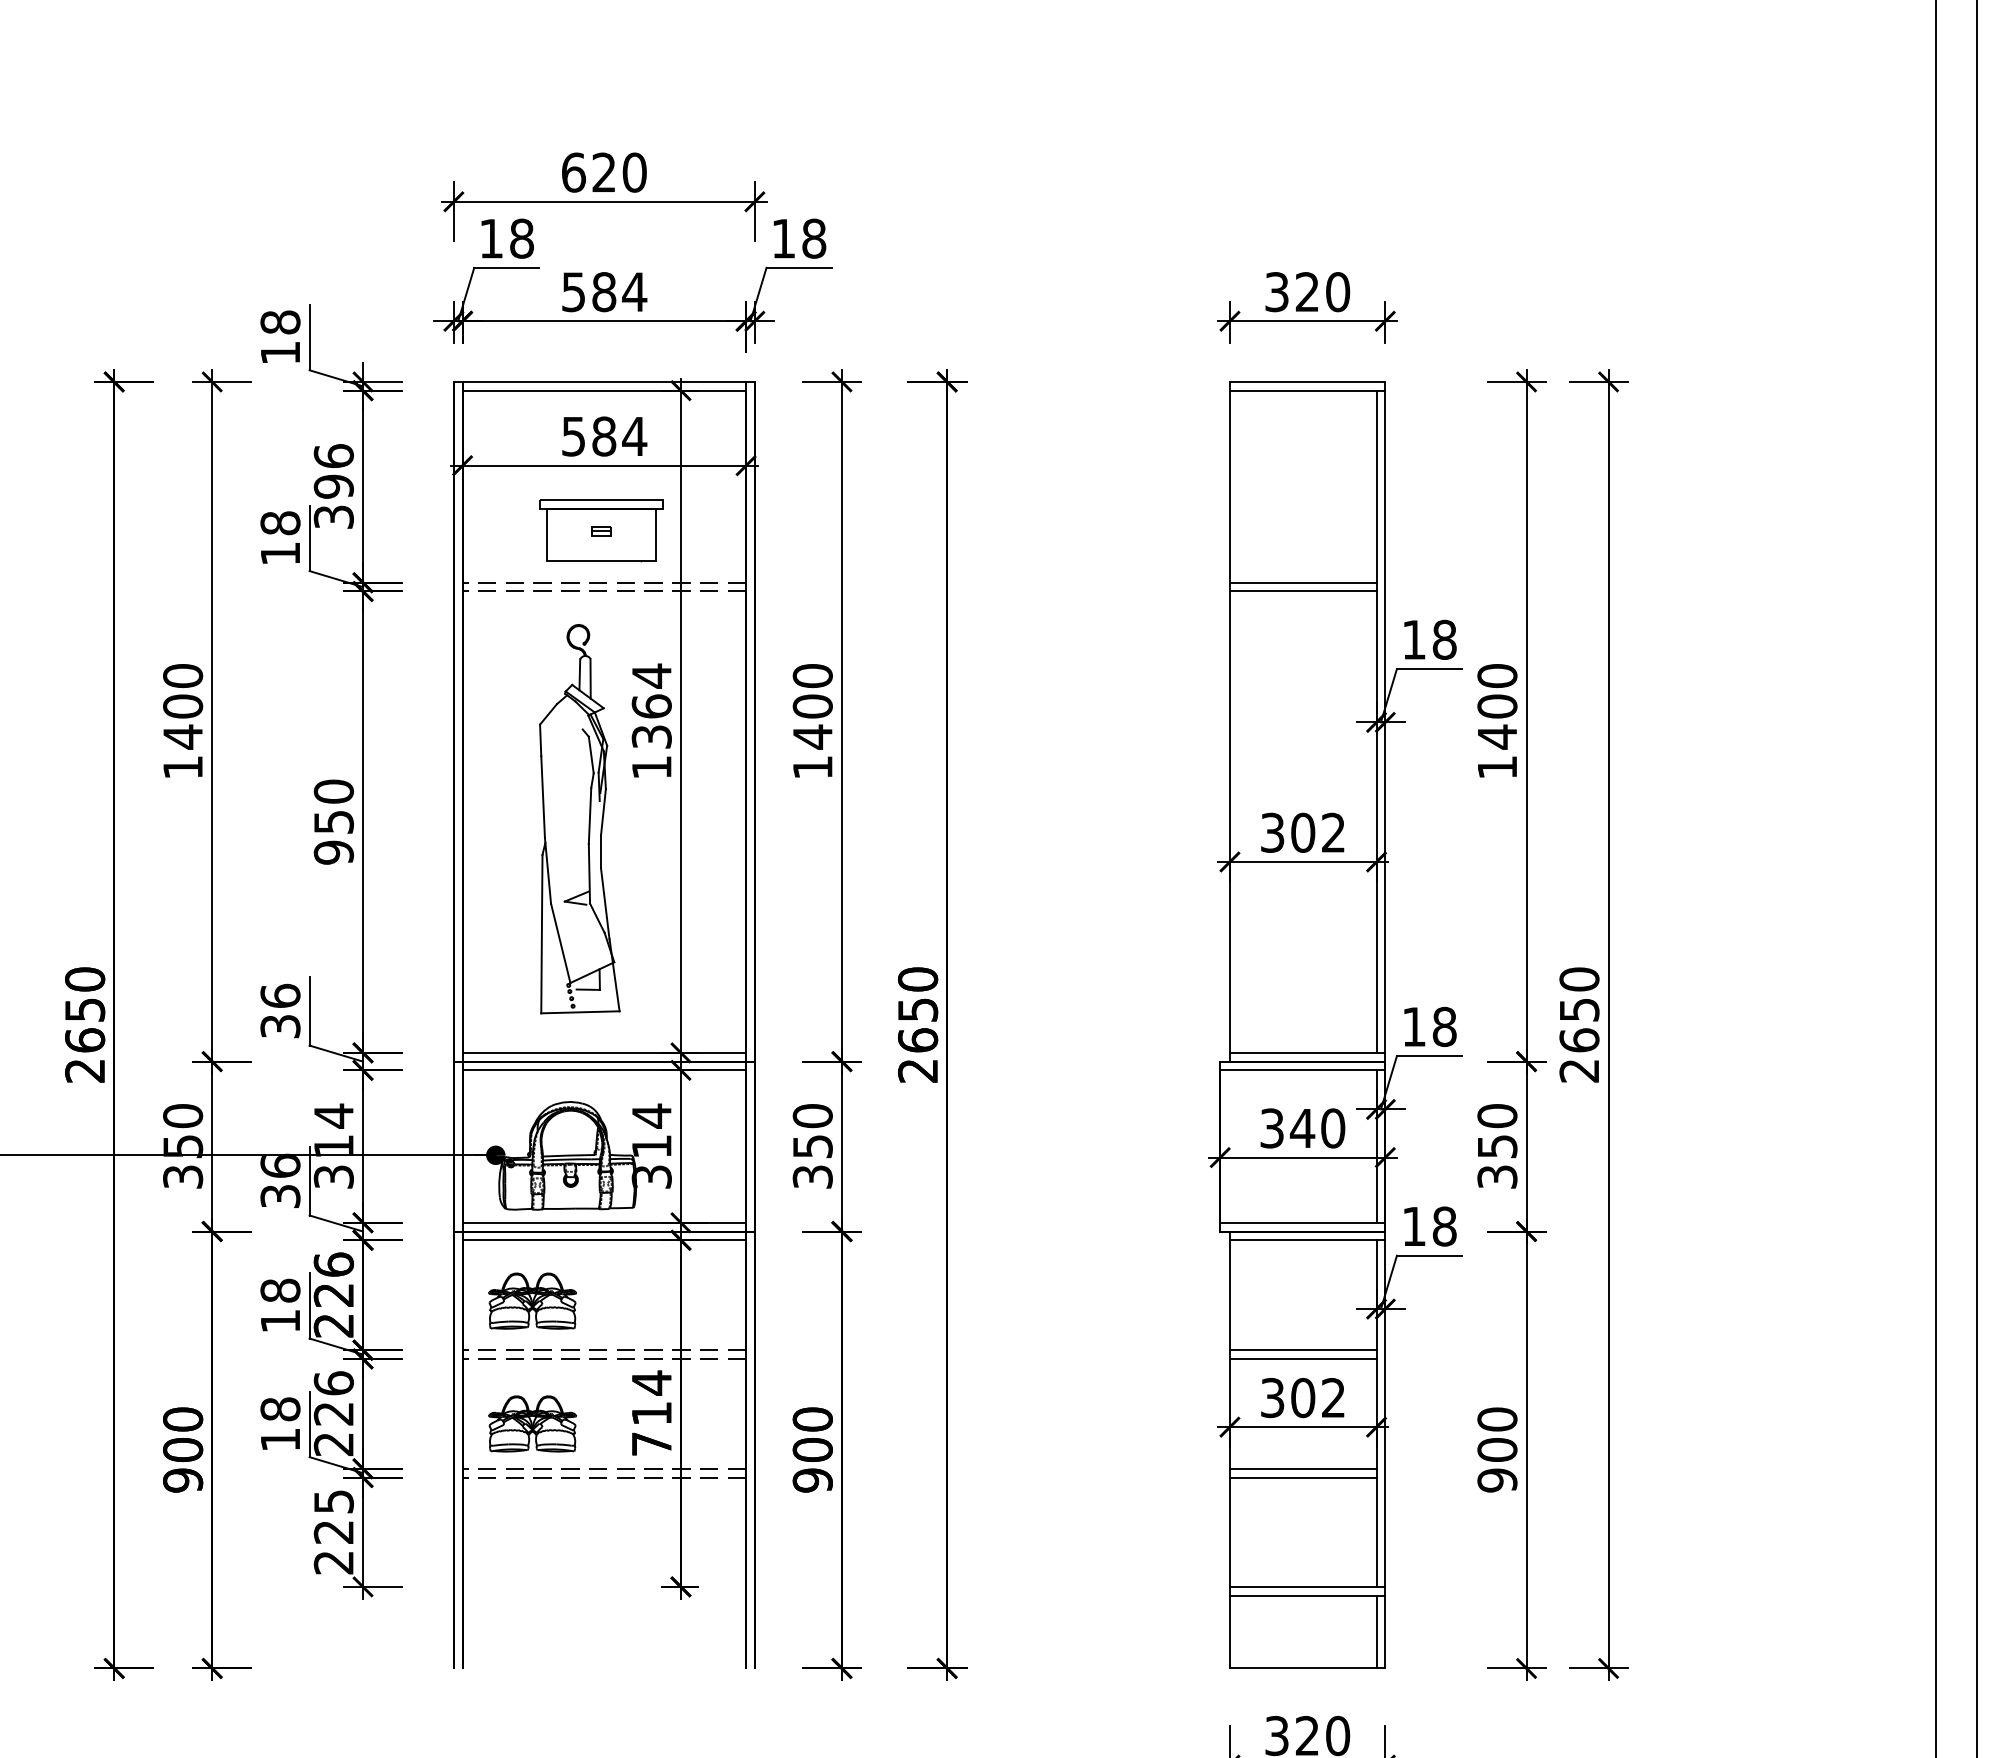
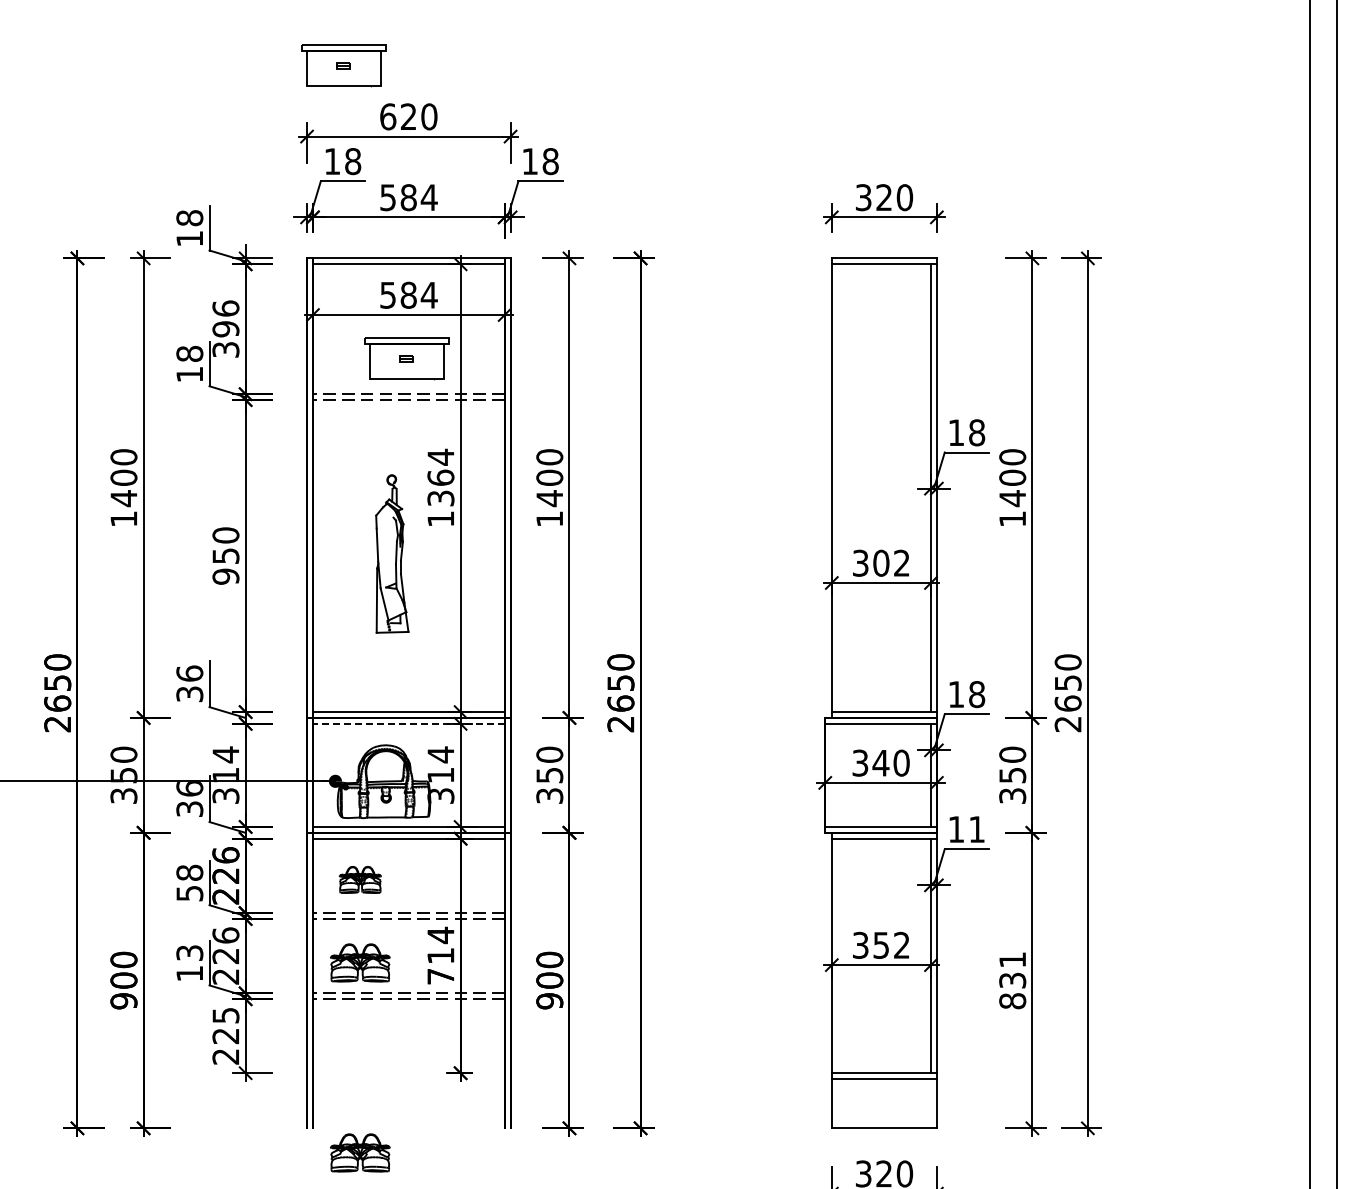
part: (507, 96) -> (343, 65), added
line: (1301, 583) -> (880, 394), removed
line: (1301, 592) -> (880, 400), removed
part: (580, 818) -> (392, 553), size x0.6
line: (603, 1069) -> (408, 723), solid -> dashed
text: (1445, 1226) -> (977, 829), 18 -> 11
part: (532, 1300) -> (360, 879), size x0.7
text: (279, 1321) -> (189, 893), 18 -> 58
line: (1301, 1350) -> (880, 913), removed
line: (1301, 1359) -> (880, 919), removed
text: (1303, 1396) -> (881, 944), 302 -> 352
text: (279, 1409) -> (189, 953), 18 -> 13
text: (1497, 1449) -> (1012, 980), 900 -> 831
line: (1301, 1469) -> (880, 993), removed
line: (1301, 1477) -> (880, 999), removed
line: (1375, 1631) -> (930, 1103), removed
part: (532, 1704) -> (360, 1152), added

